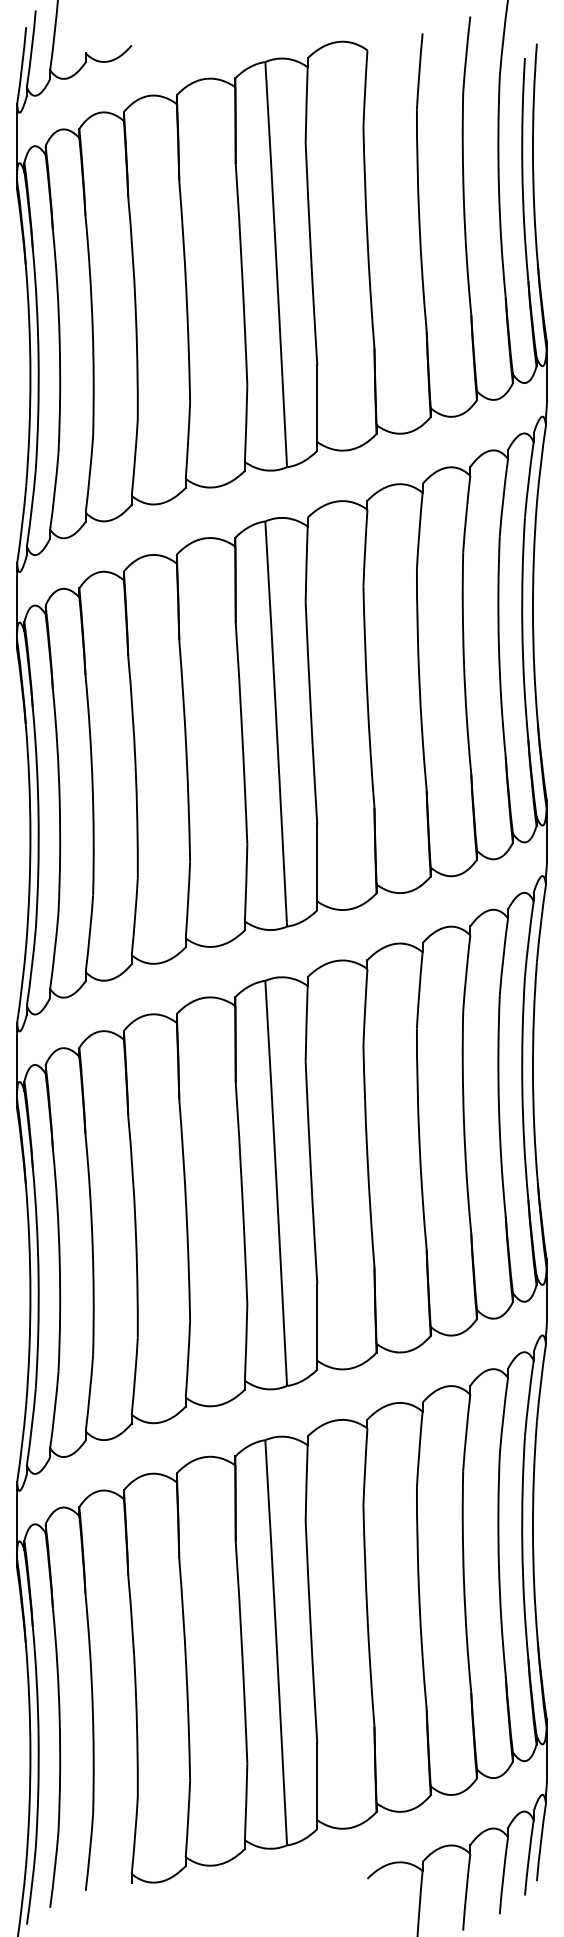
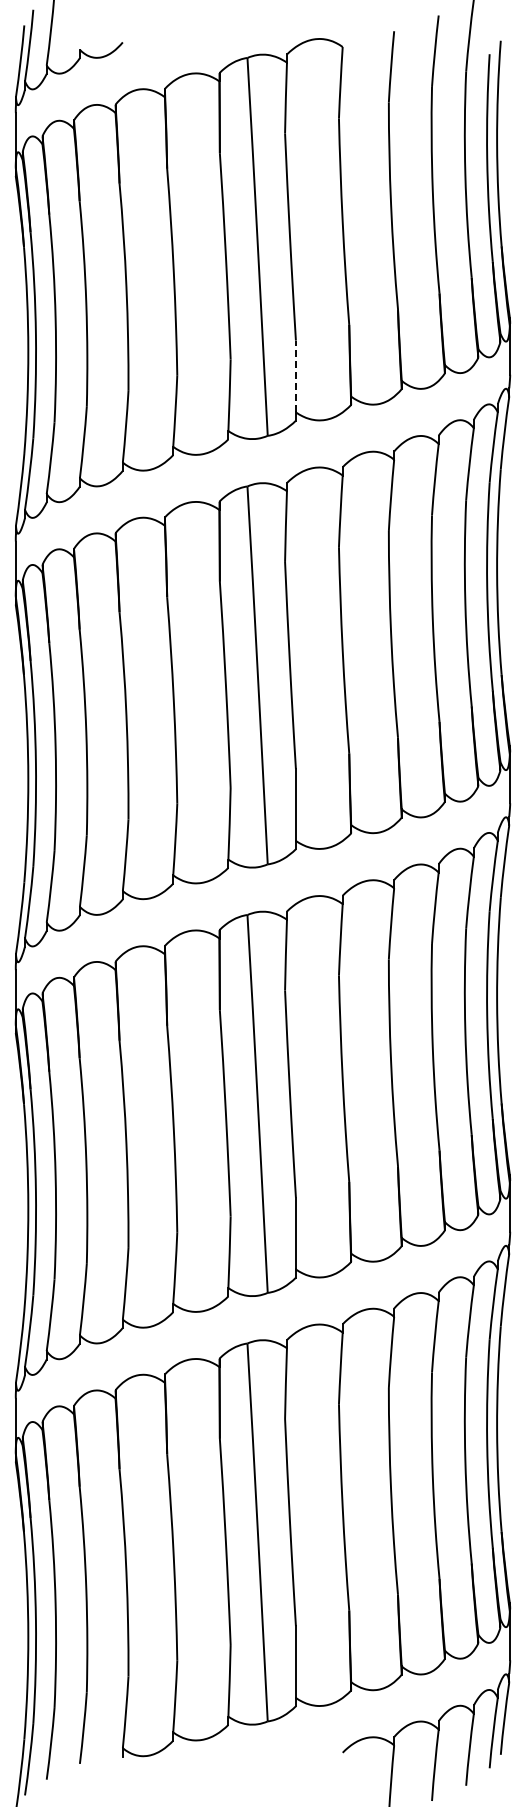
line: (316, 403) -> (295, 376), solid -> dashed

